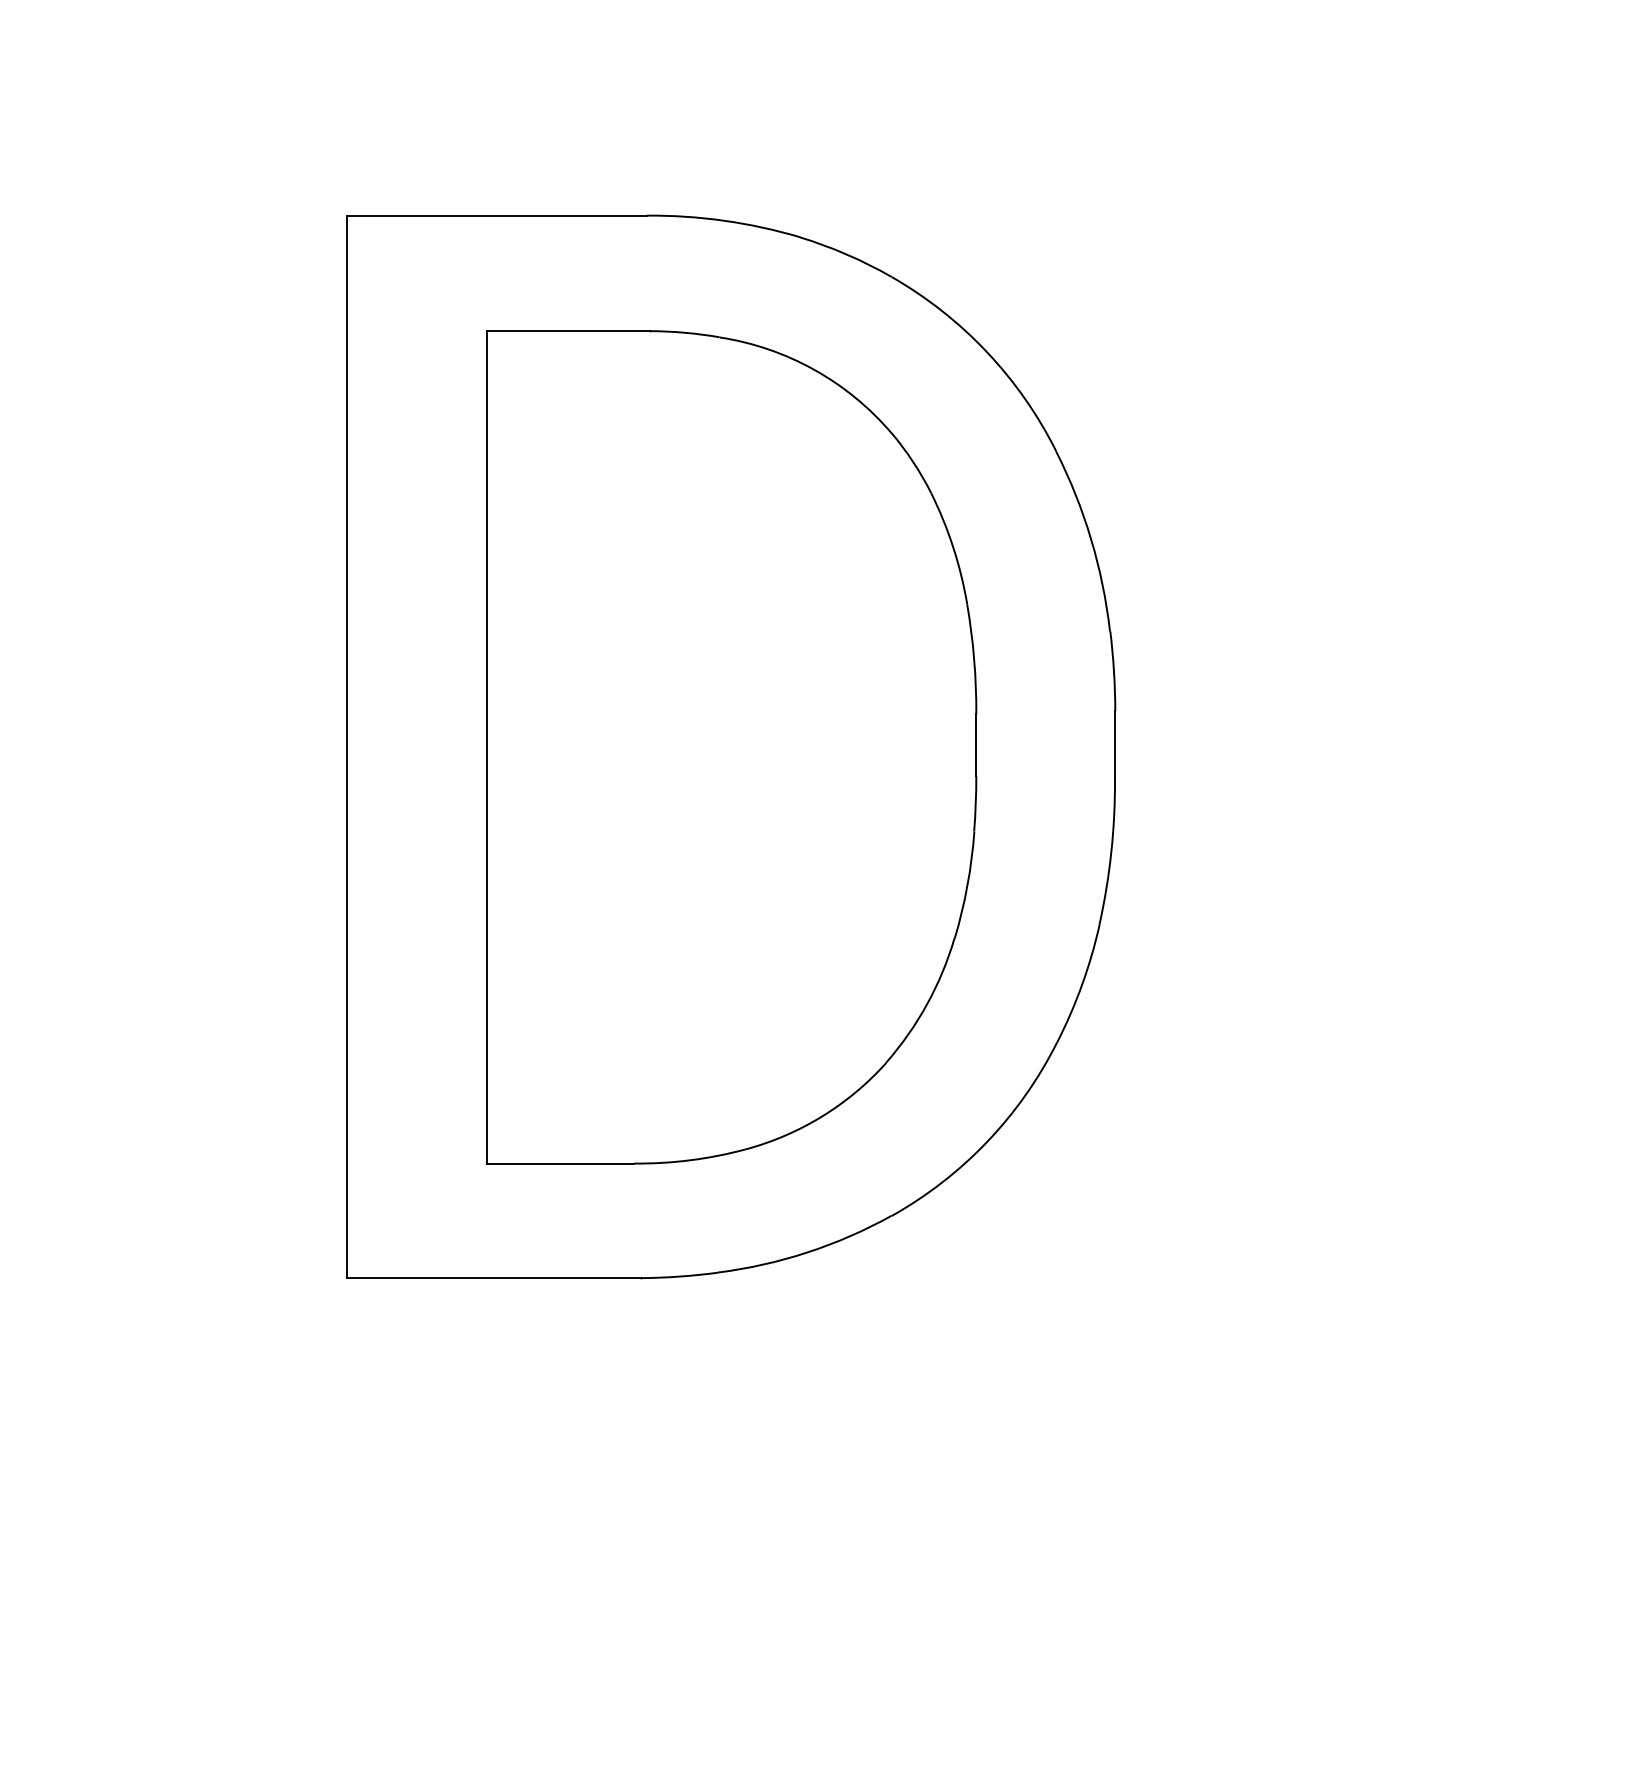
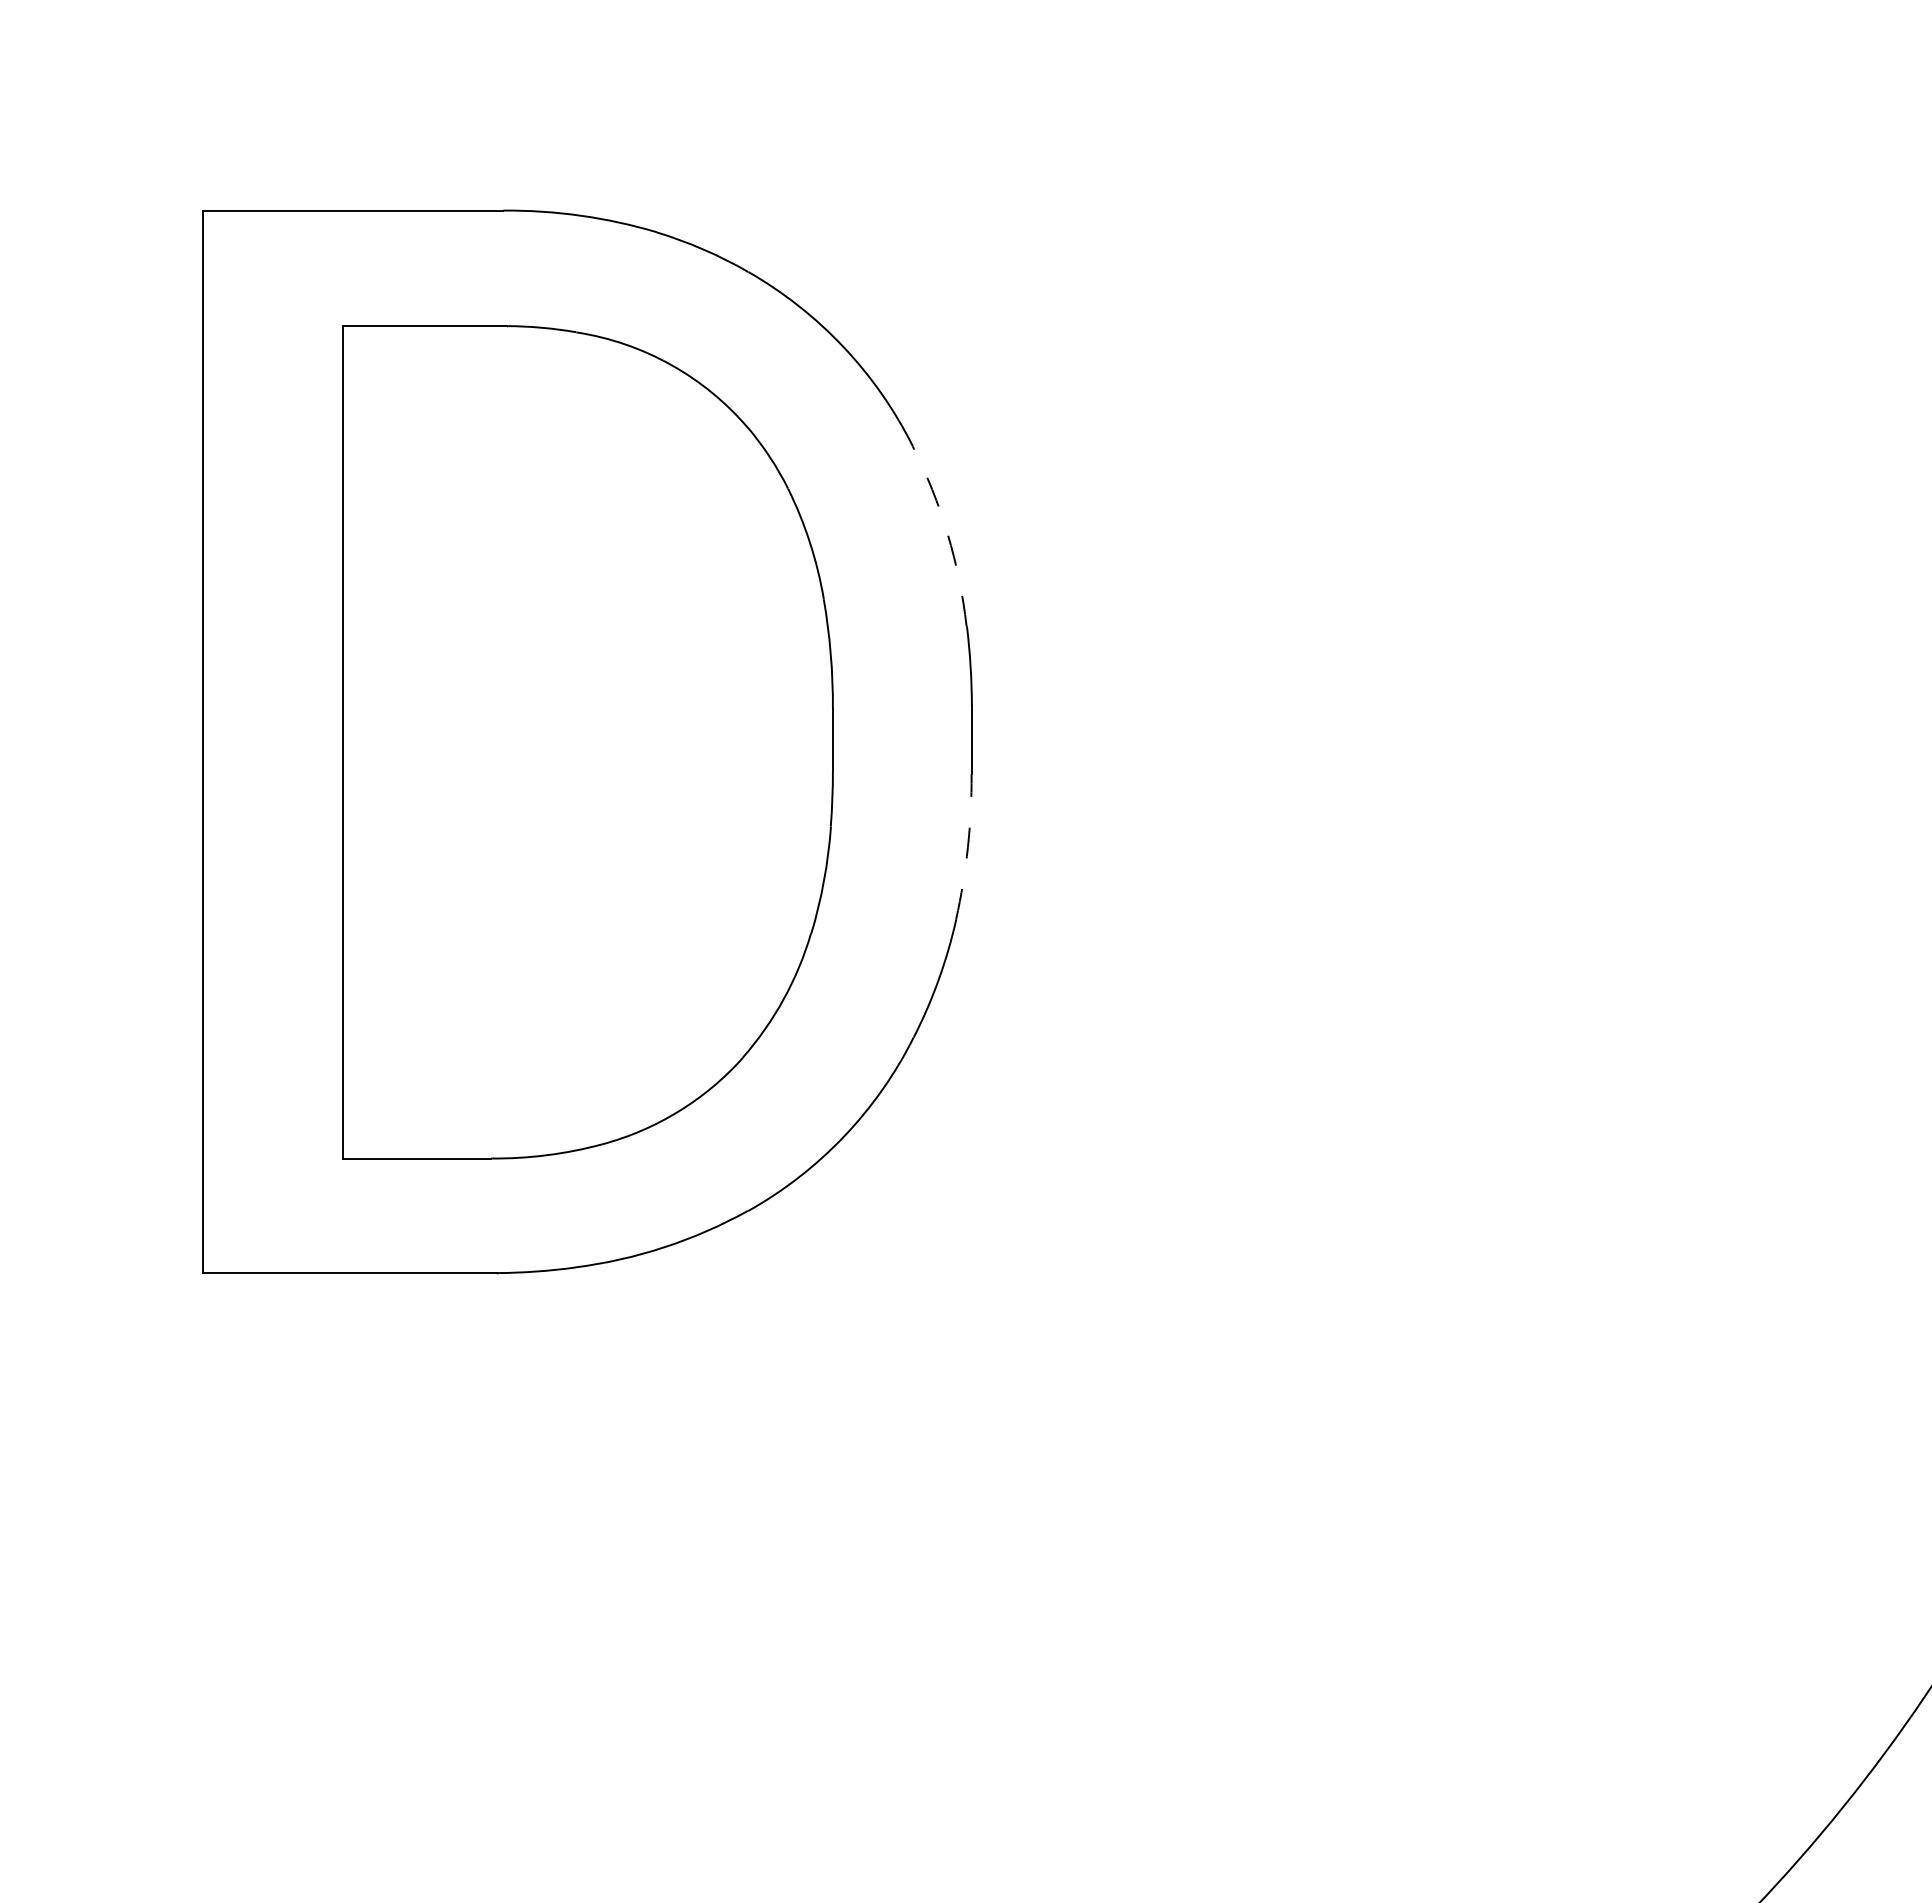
arc: (1090, 539) -> (947, 534), solid -> dashed
arc: (1110, 852) -> (967, 847), solid -> dashed

